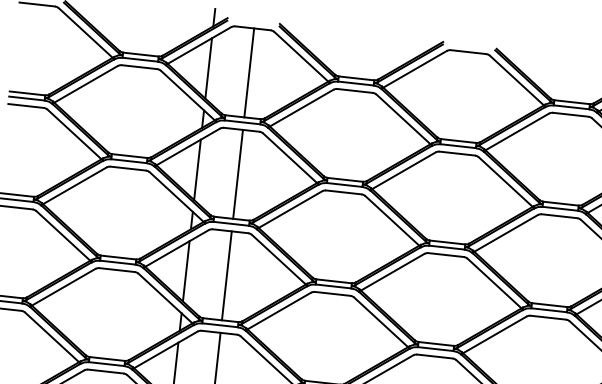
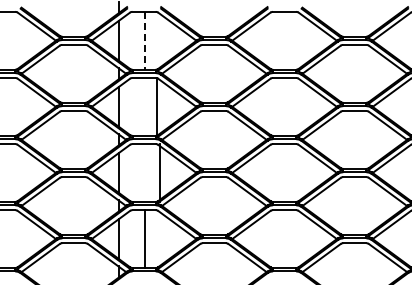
line: (248, 72) -> (144, 40), solid -> dashed
line: (237, 173) -> (156, 106), moved
line: (226, 275) -> (159, 172), moved

